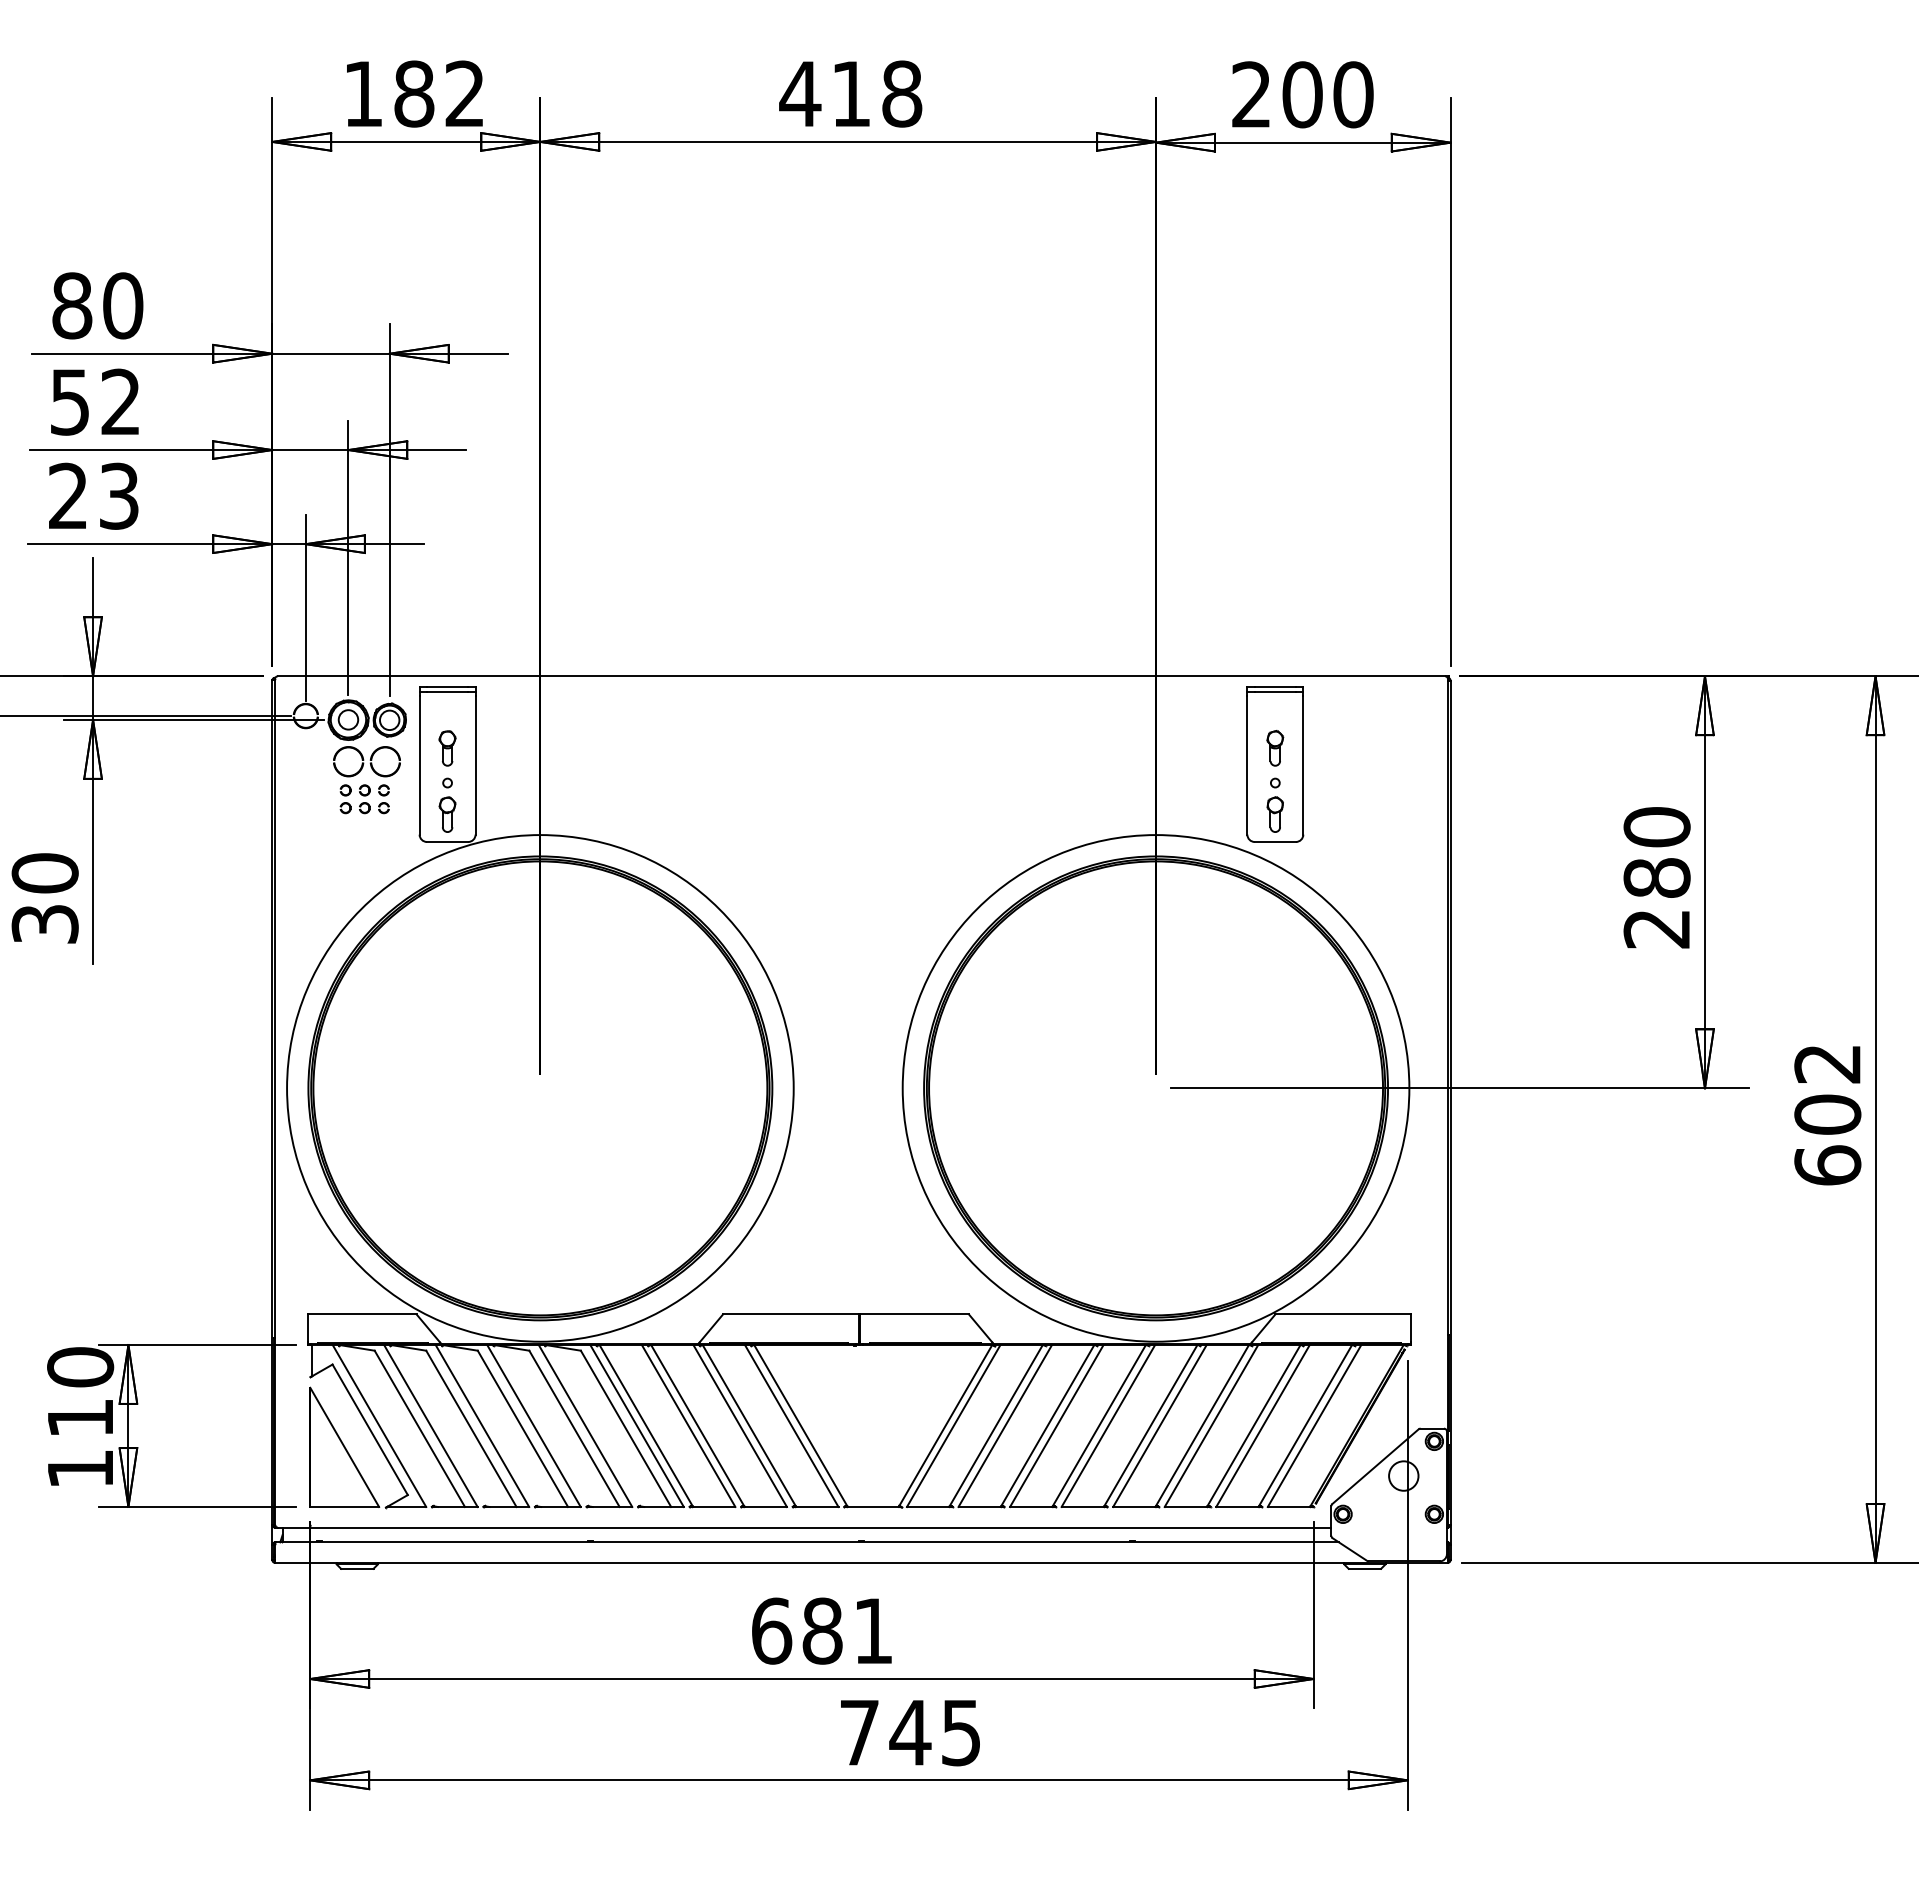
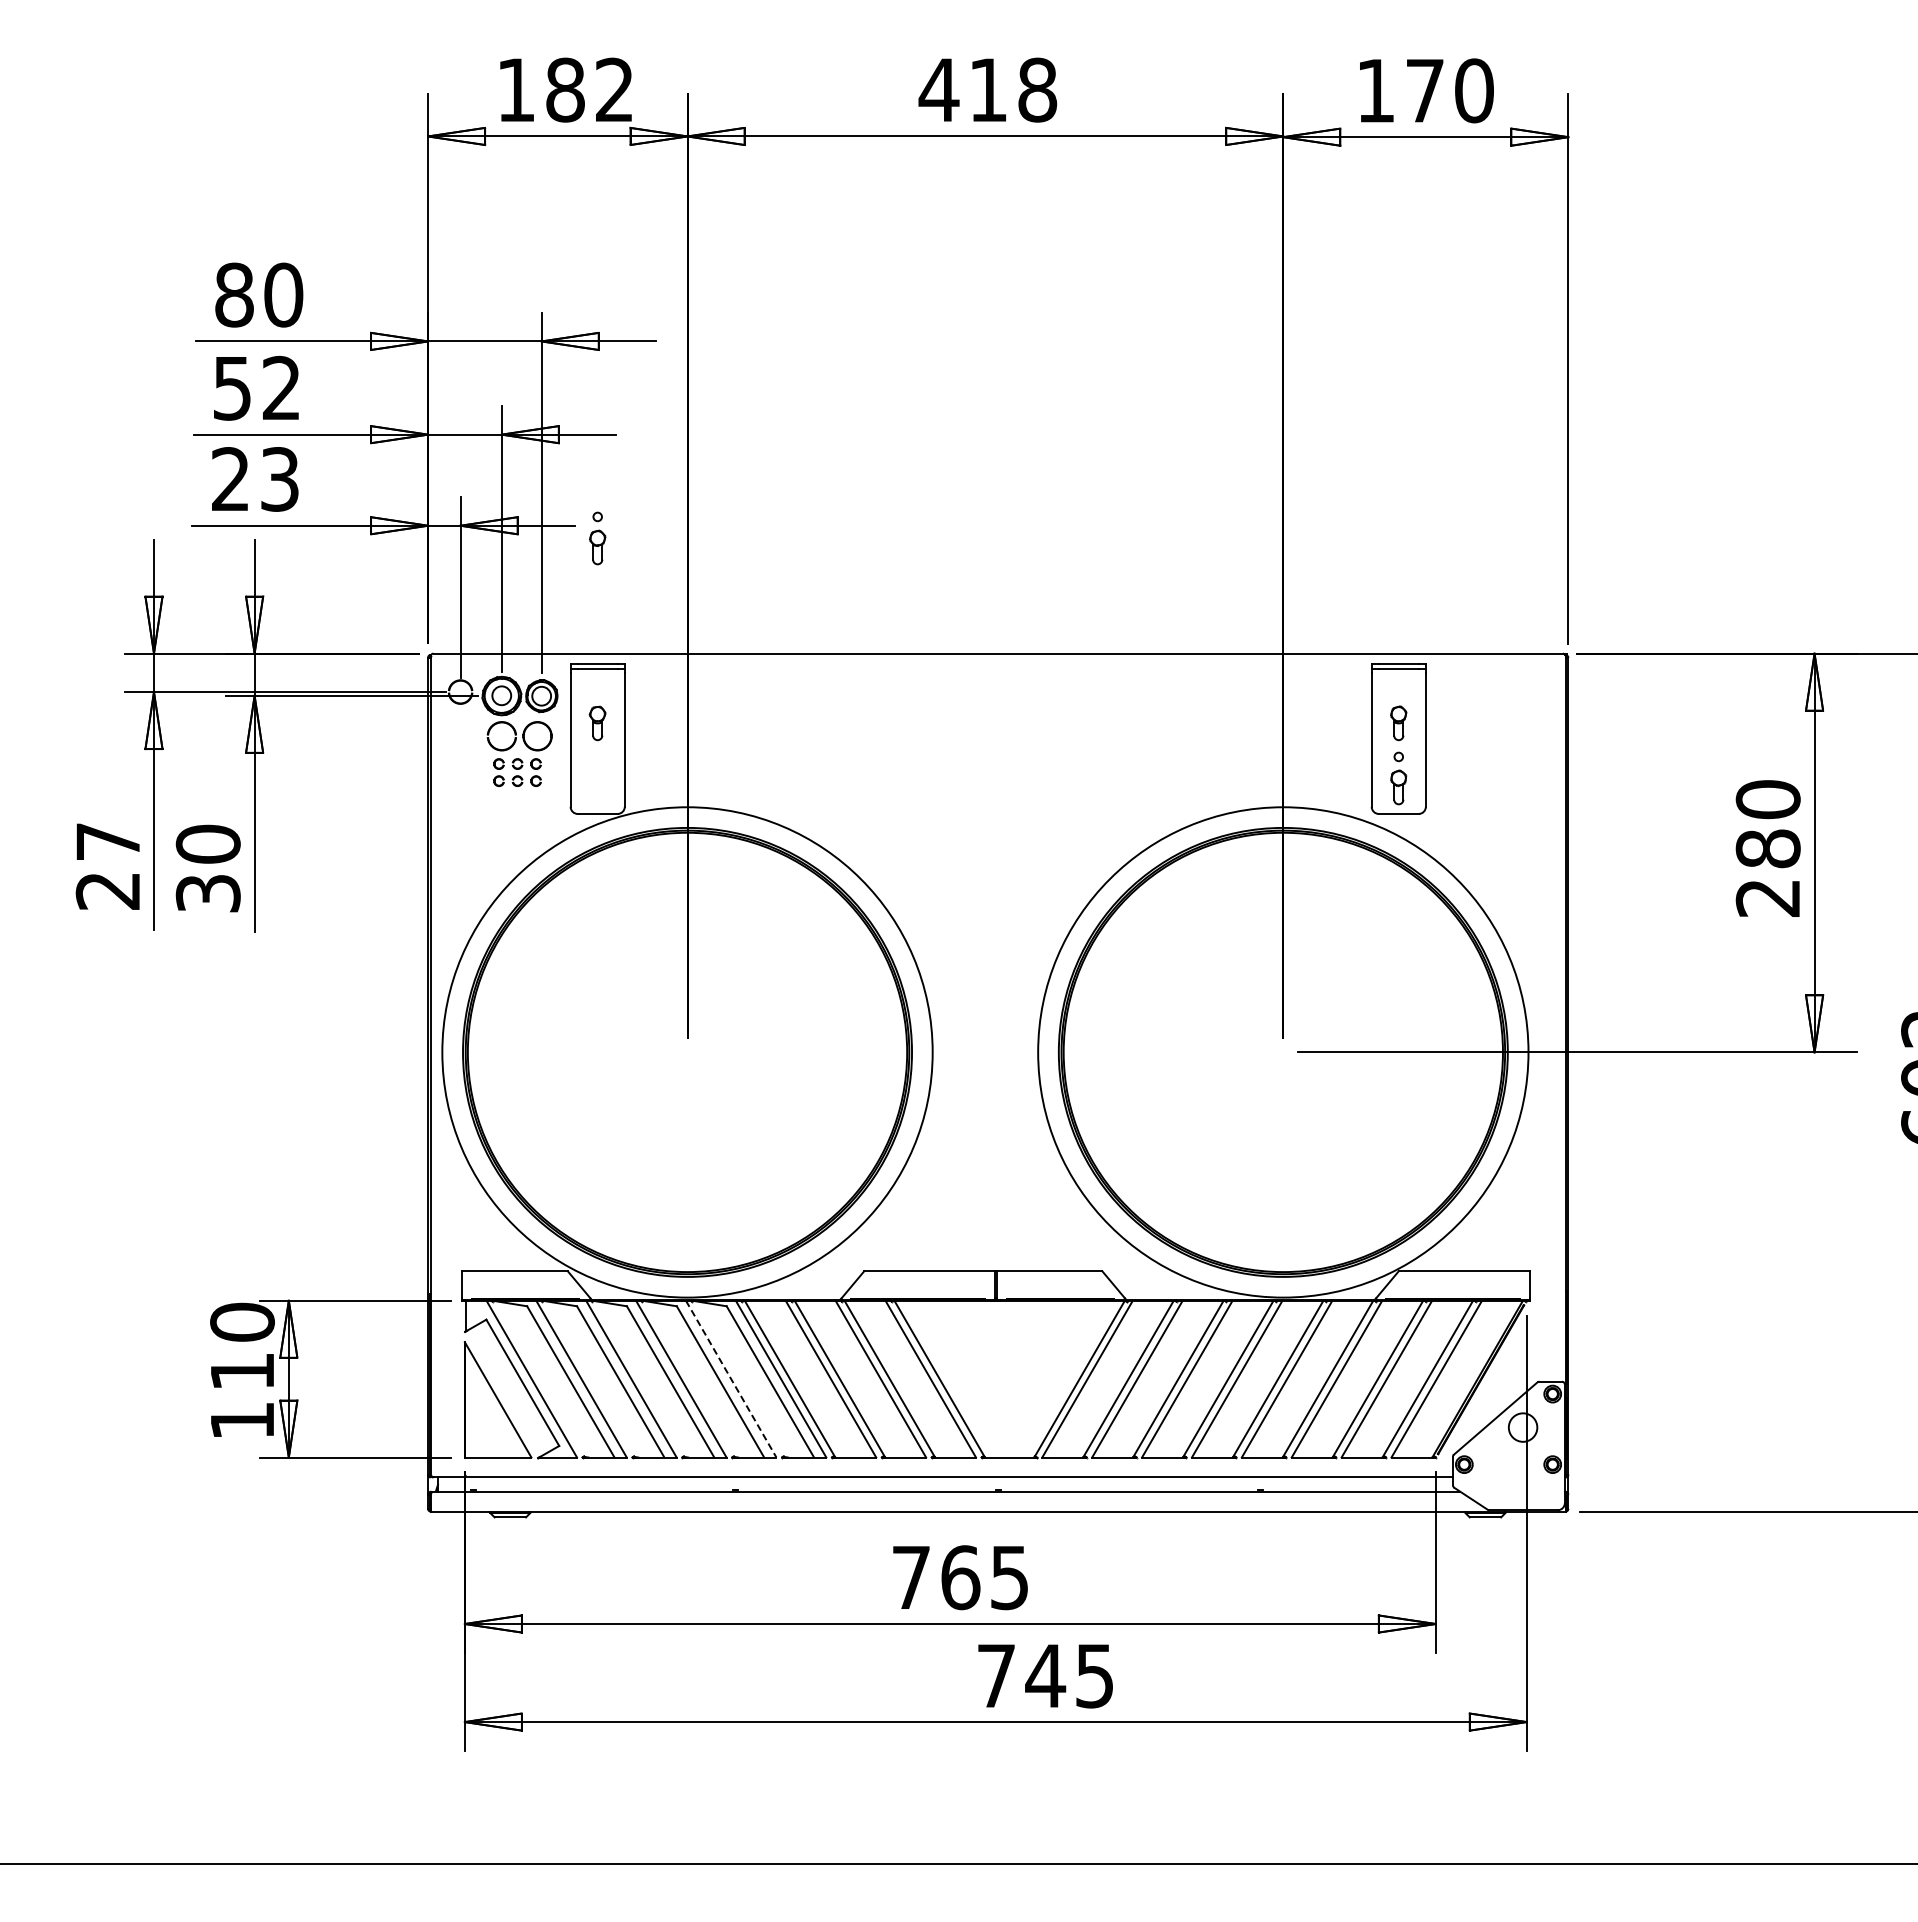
text: (1277, 94) -> (1400, 90), 200 -> 170
part: (447, 805) -> (597, 538), moved
line: (585, 1426) -> (731, 1379), solid -> dashed
text: (821, 1630) -> (959, 1577), 681 -> 765

